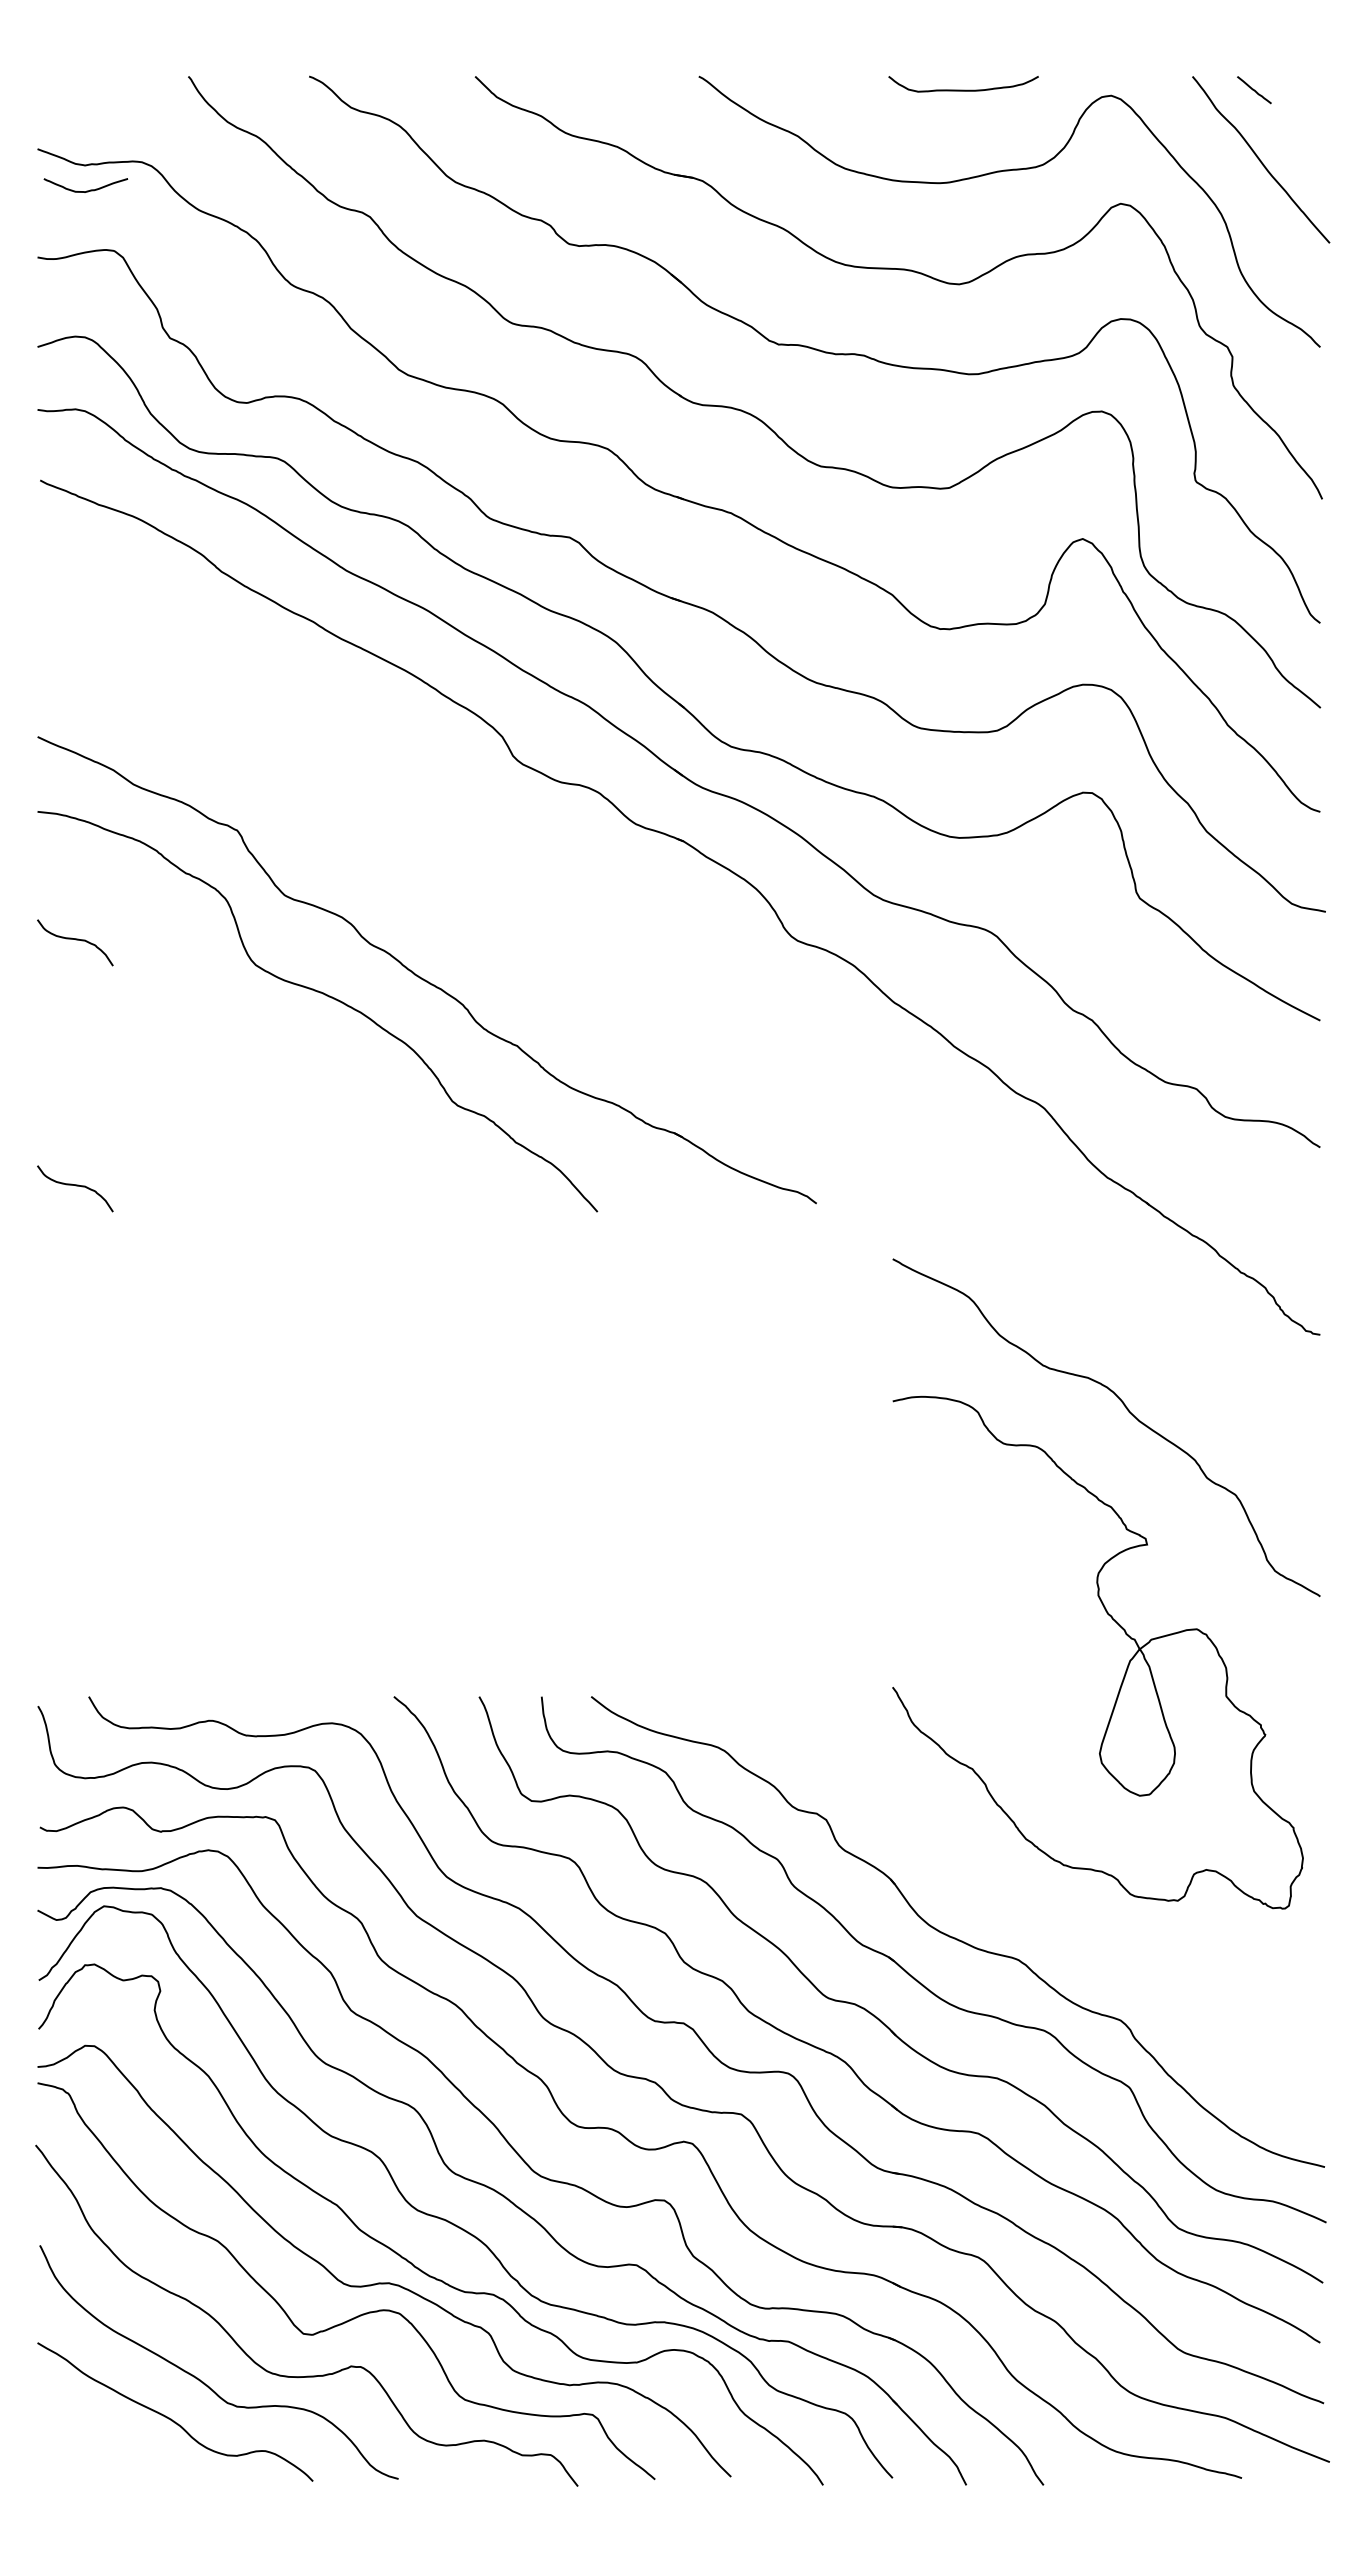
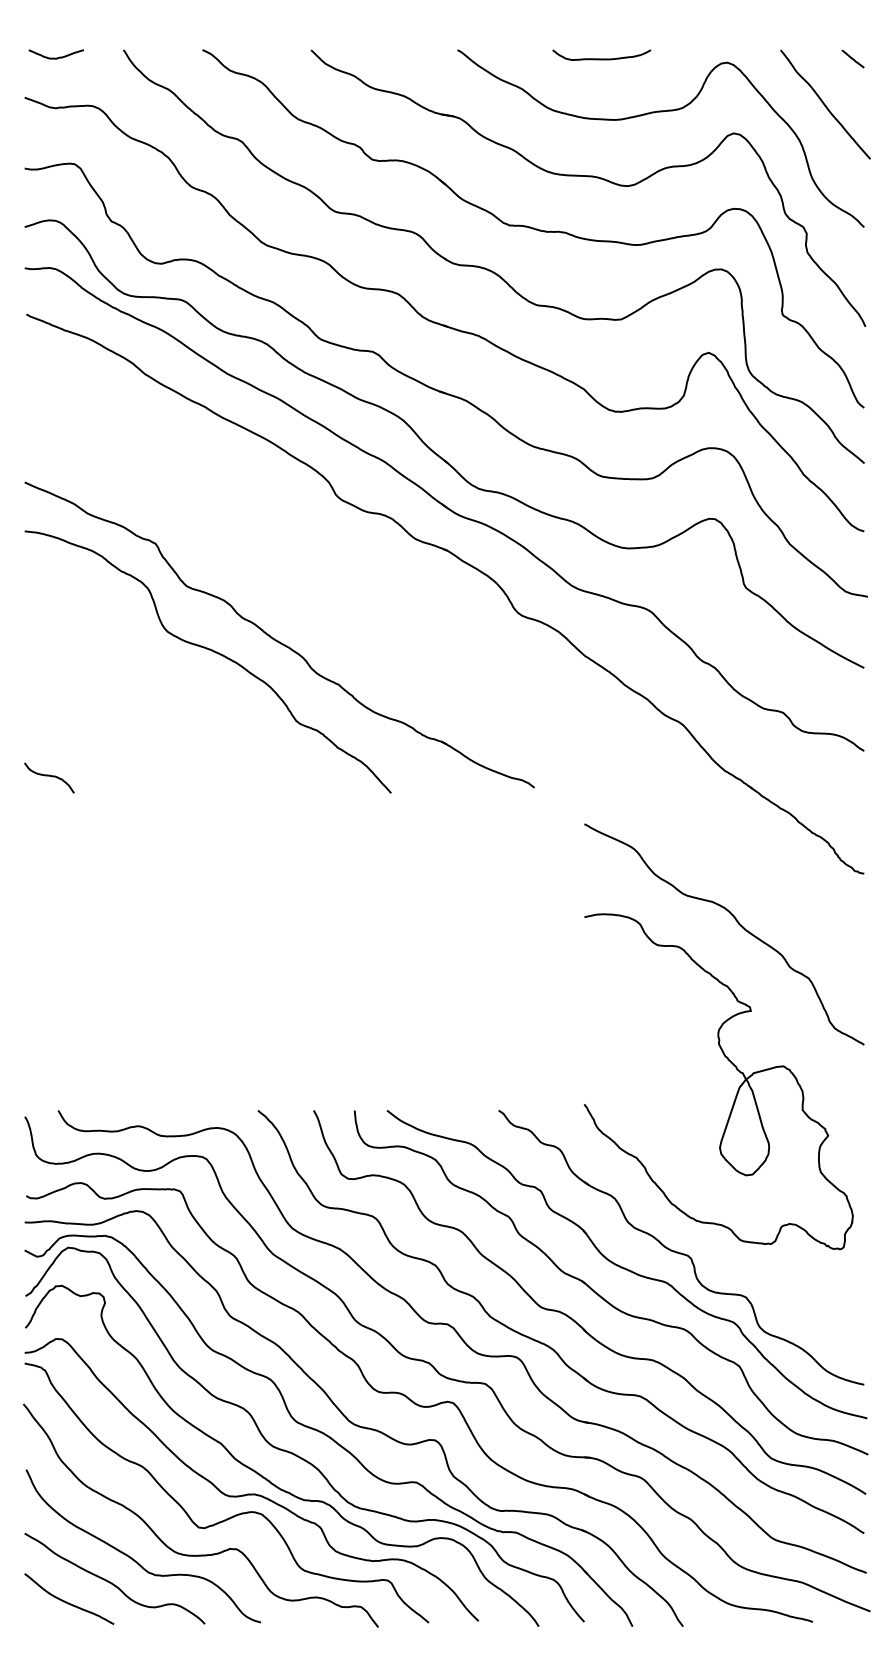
curve: (963, 89) -> (601, 58), moved
line: (1253, 89) -> (852, 58), moved
curve: (84, 190) -> (55, 57), moved
curve: (75, 940) -> (49, 615), removed
part: (1041, 1905) -> (681, 1247), added
curve: (106, 2448) -> (69, 1602), added

